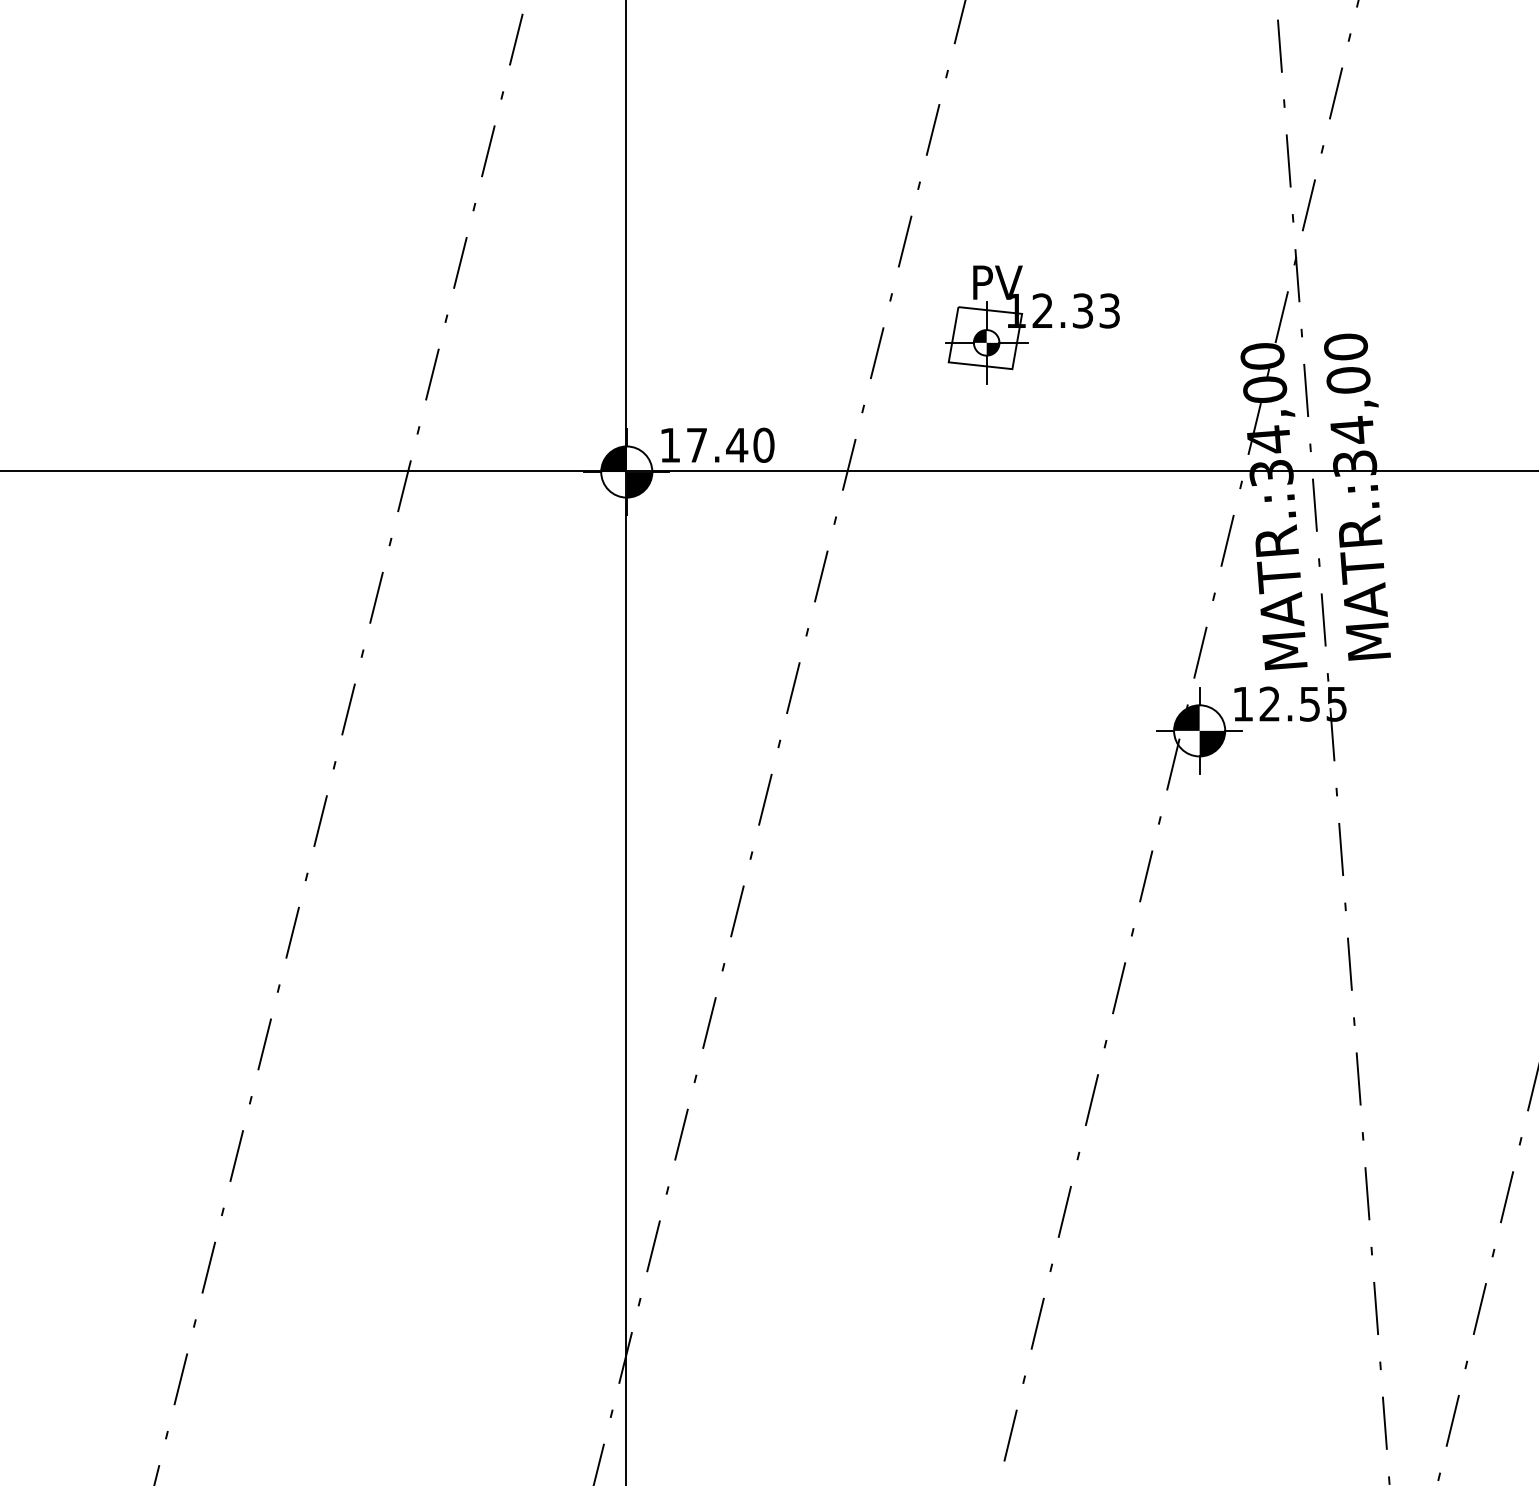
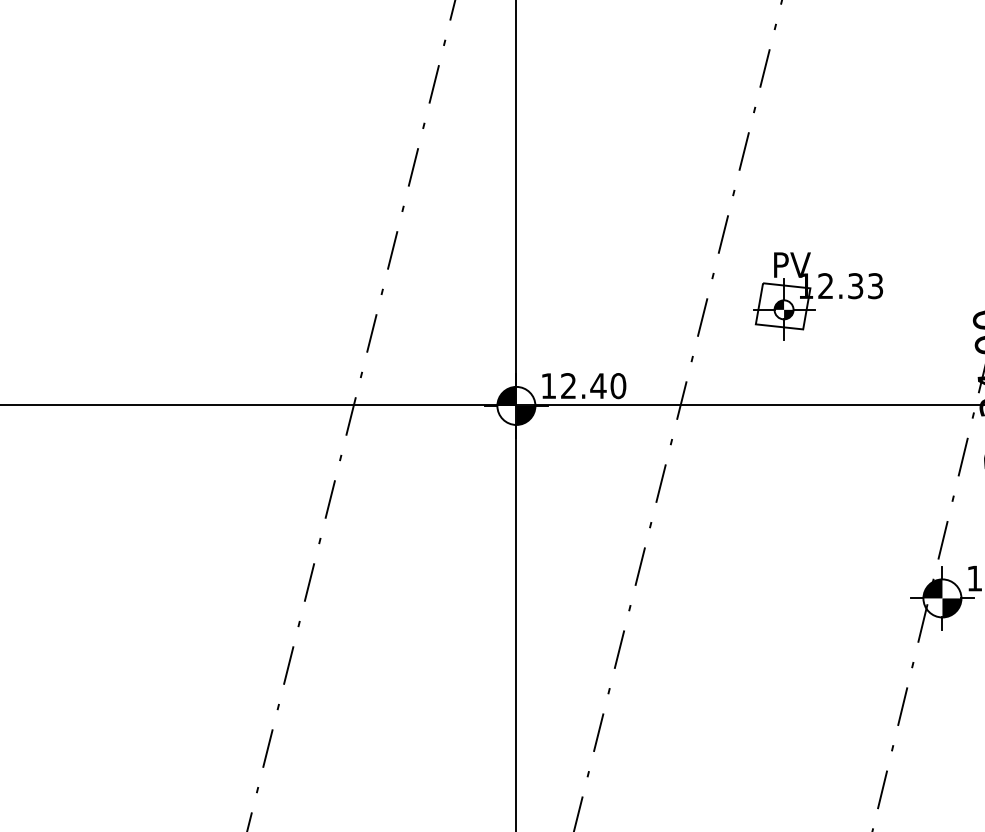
text: (696, 444) -> (568, 385), 17.40 -> 12.40

